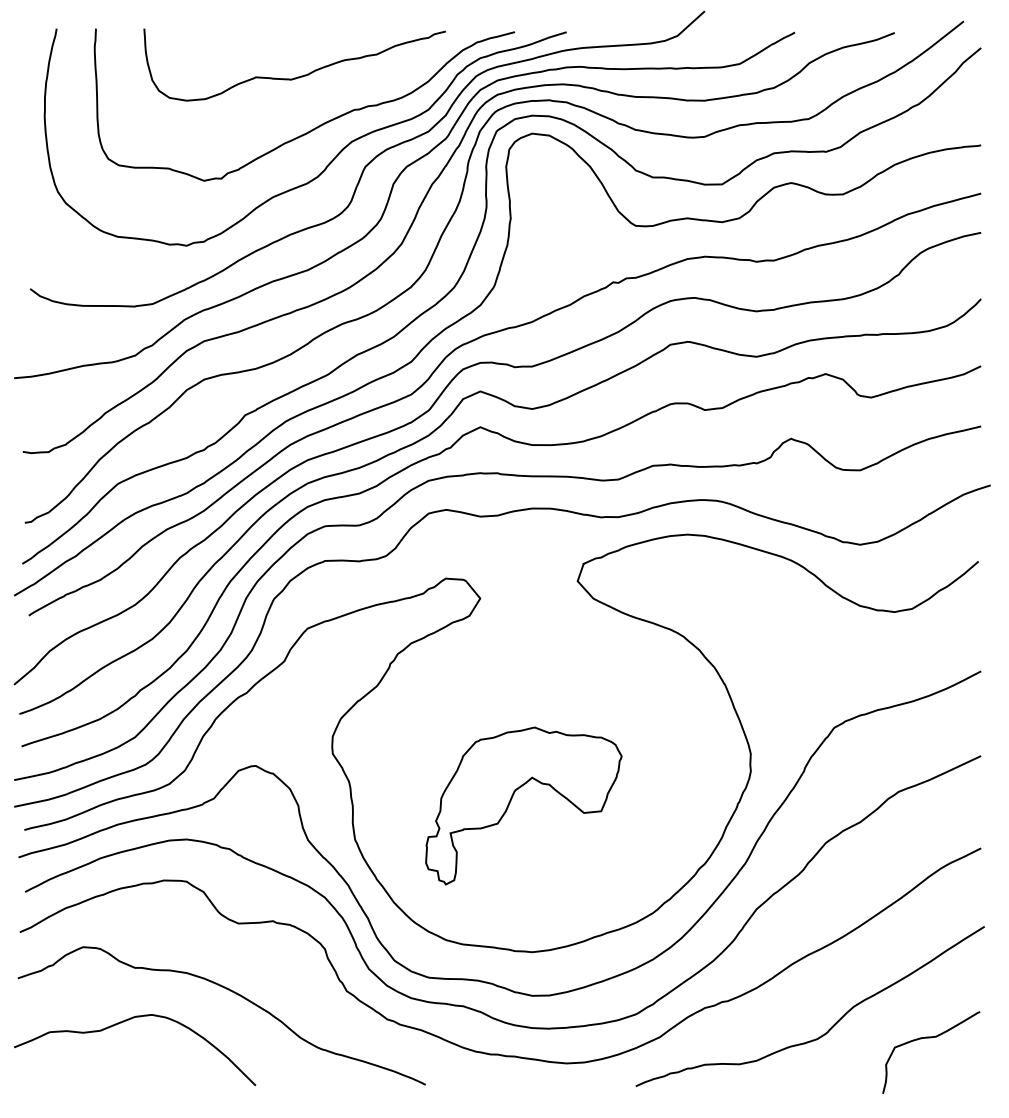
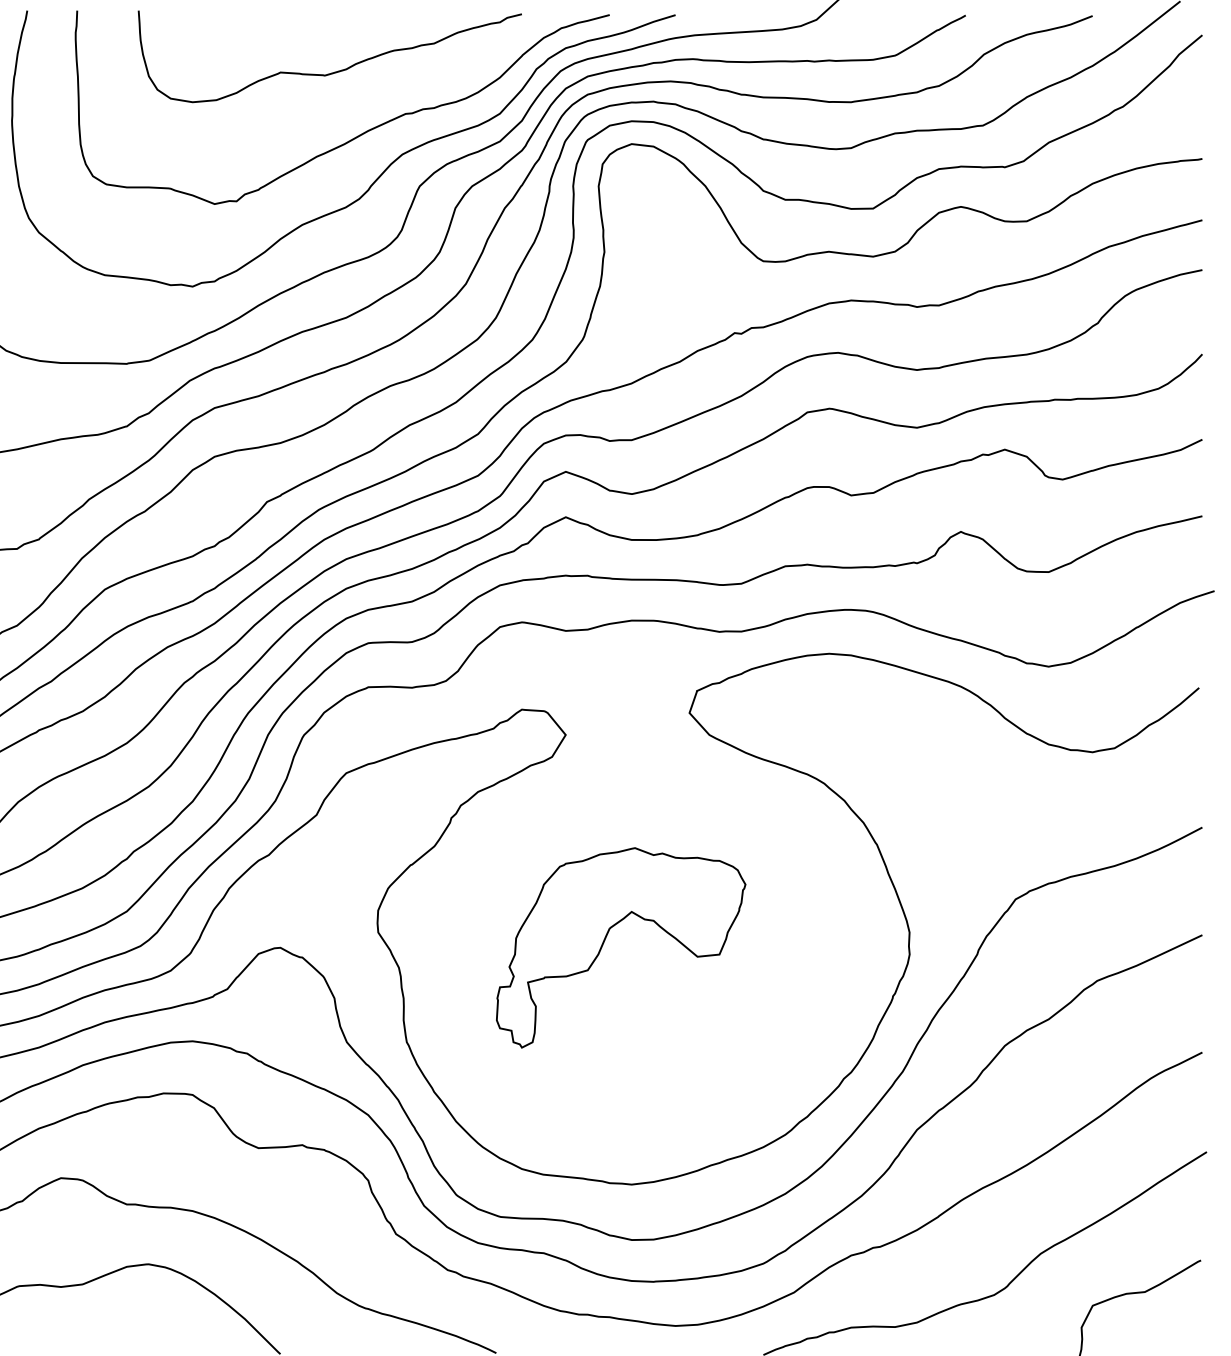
part: (511, 801) -> (605, 942), moved

